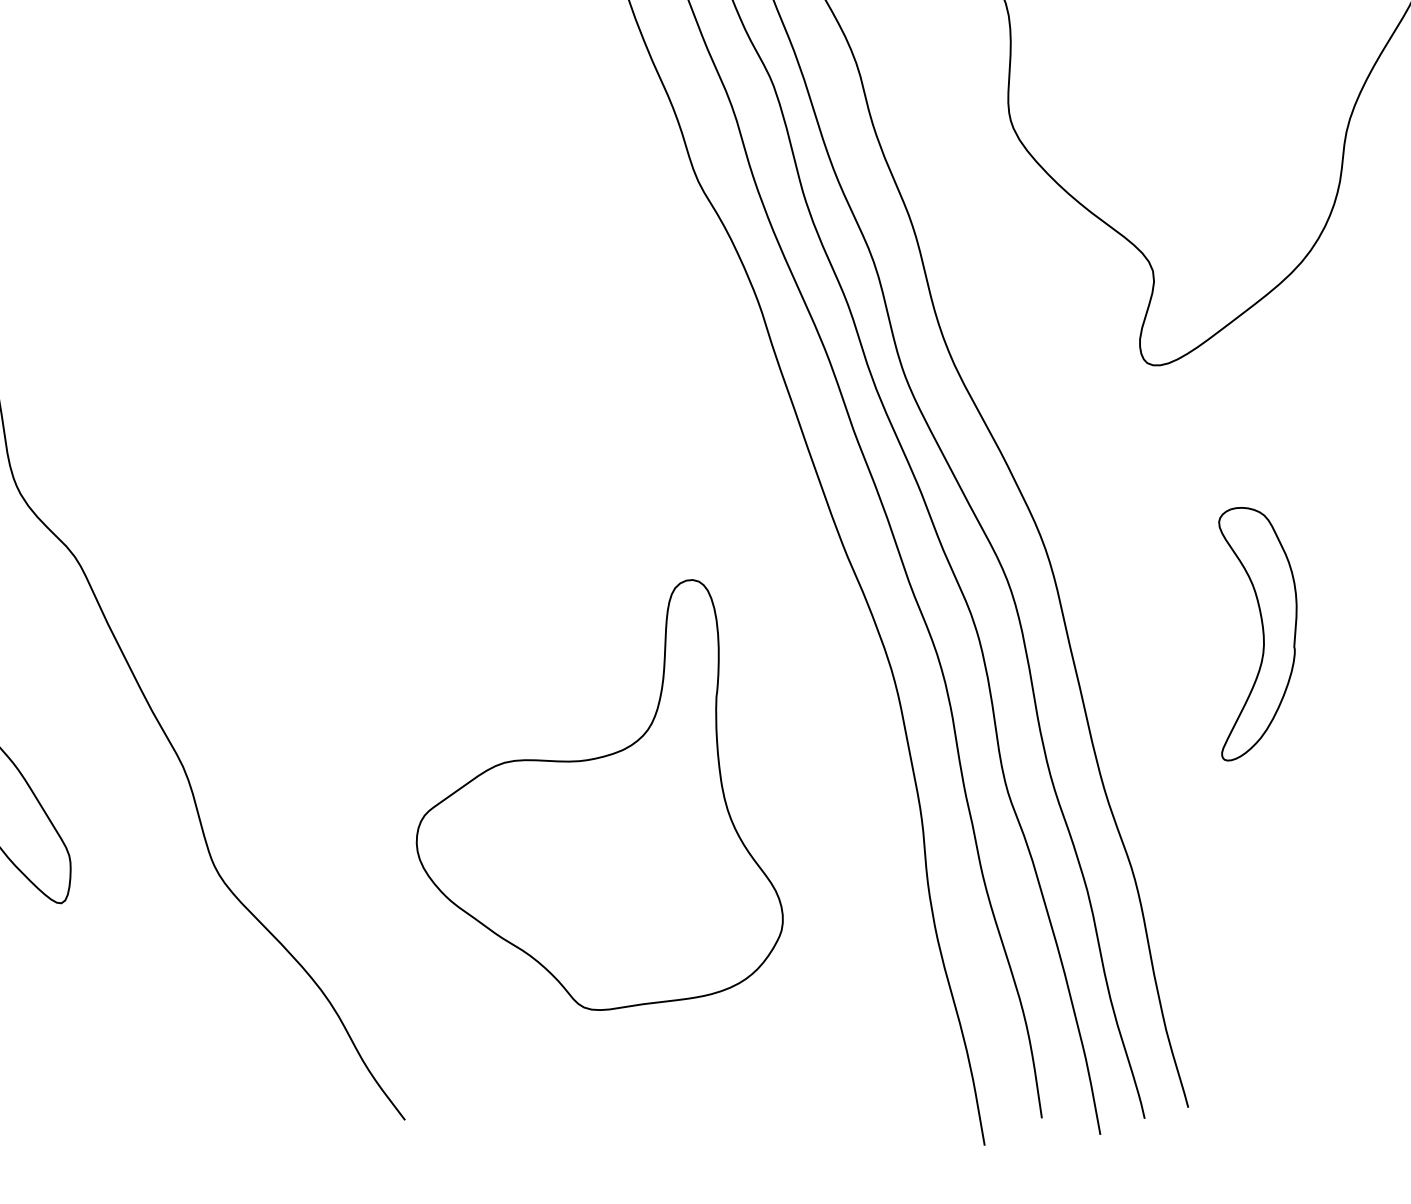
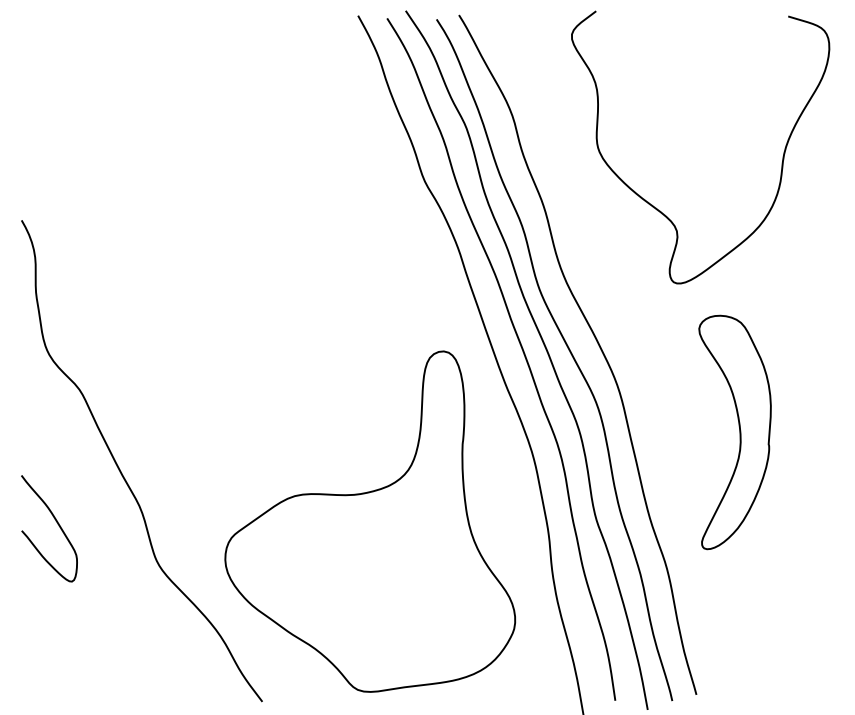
part: (1256, 634) -> (734, 432), size x1.67
part: (600, 794) -> (370, 521), size x1.43

